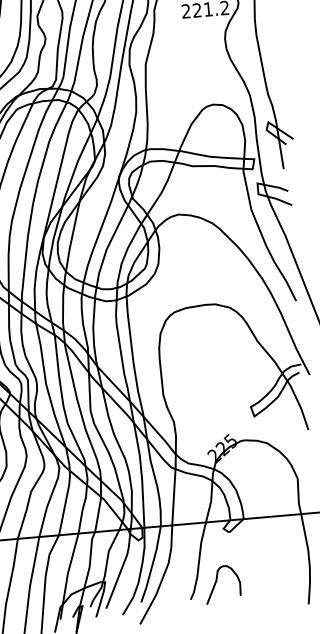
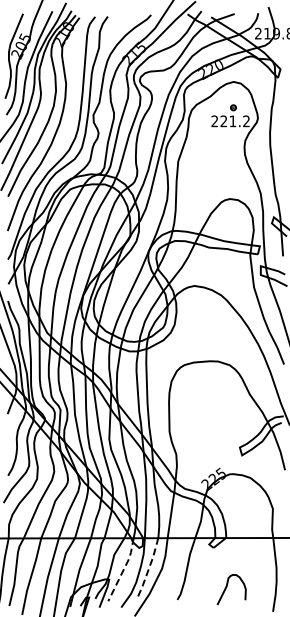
line: (151, 564) -> (148, 568), solid -> dashed
line: (121, 568) -> (123, 569), solid -> dashed
curve: (217, 582) -> (227, 587), moved

